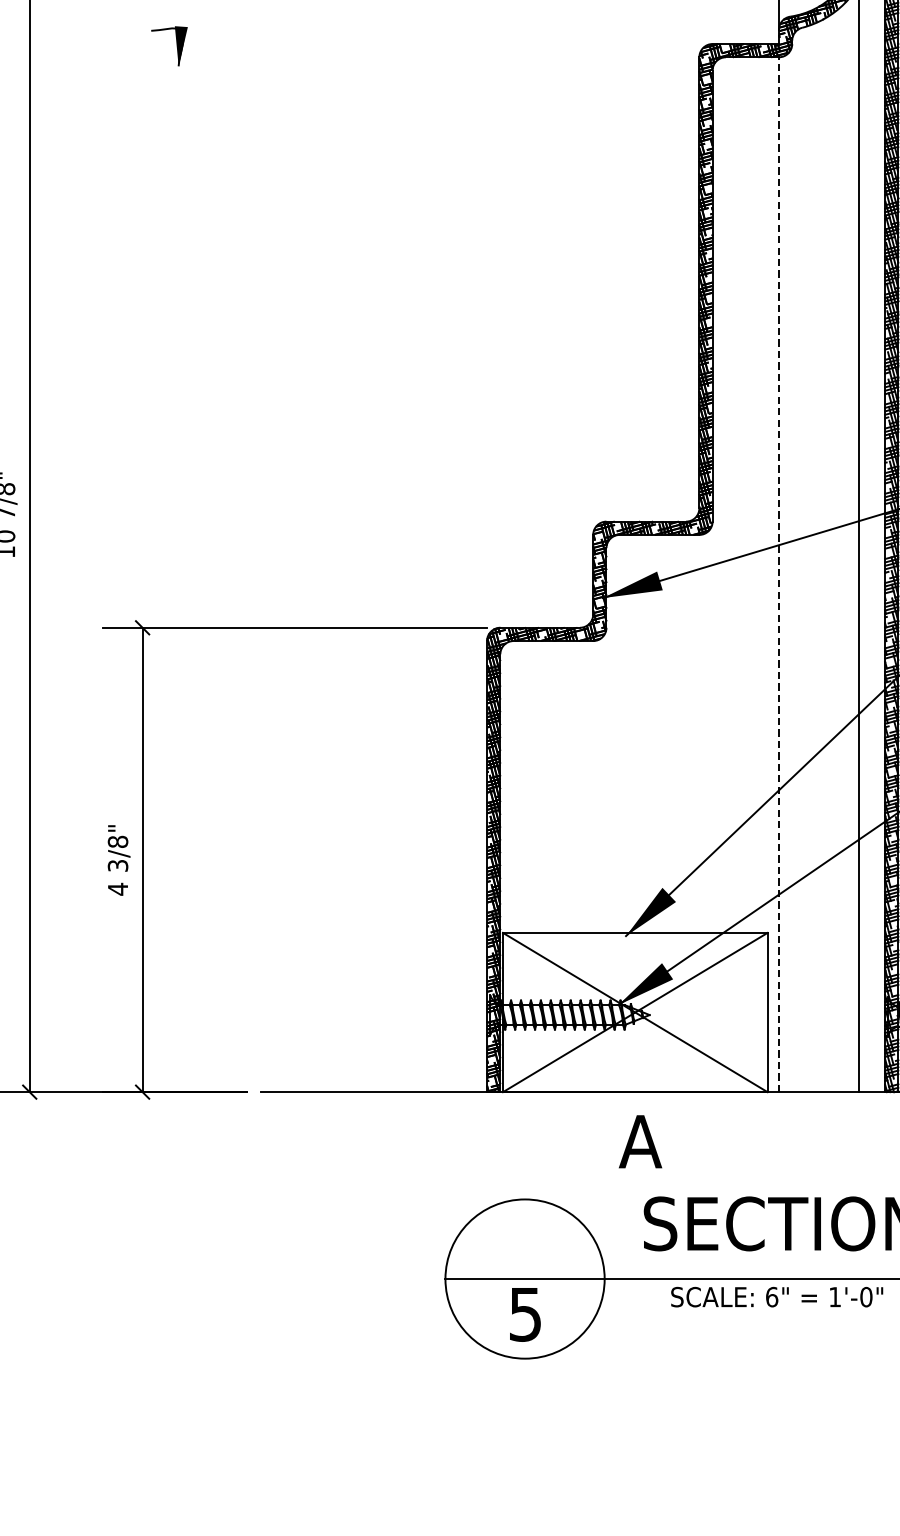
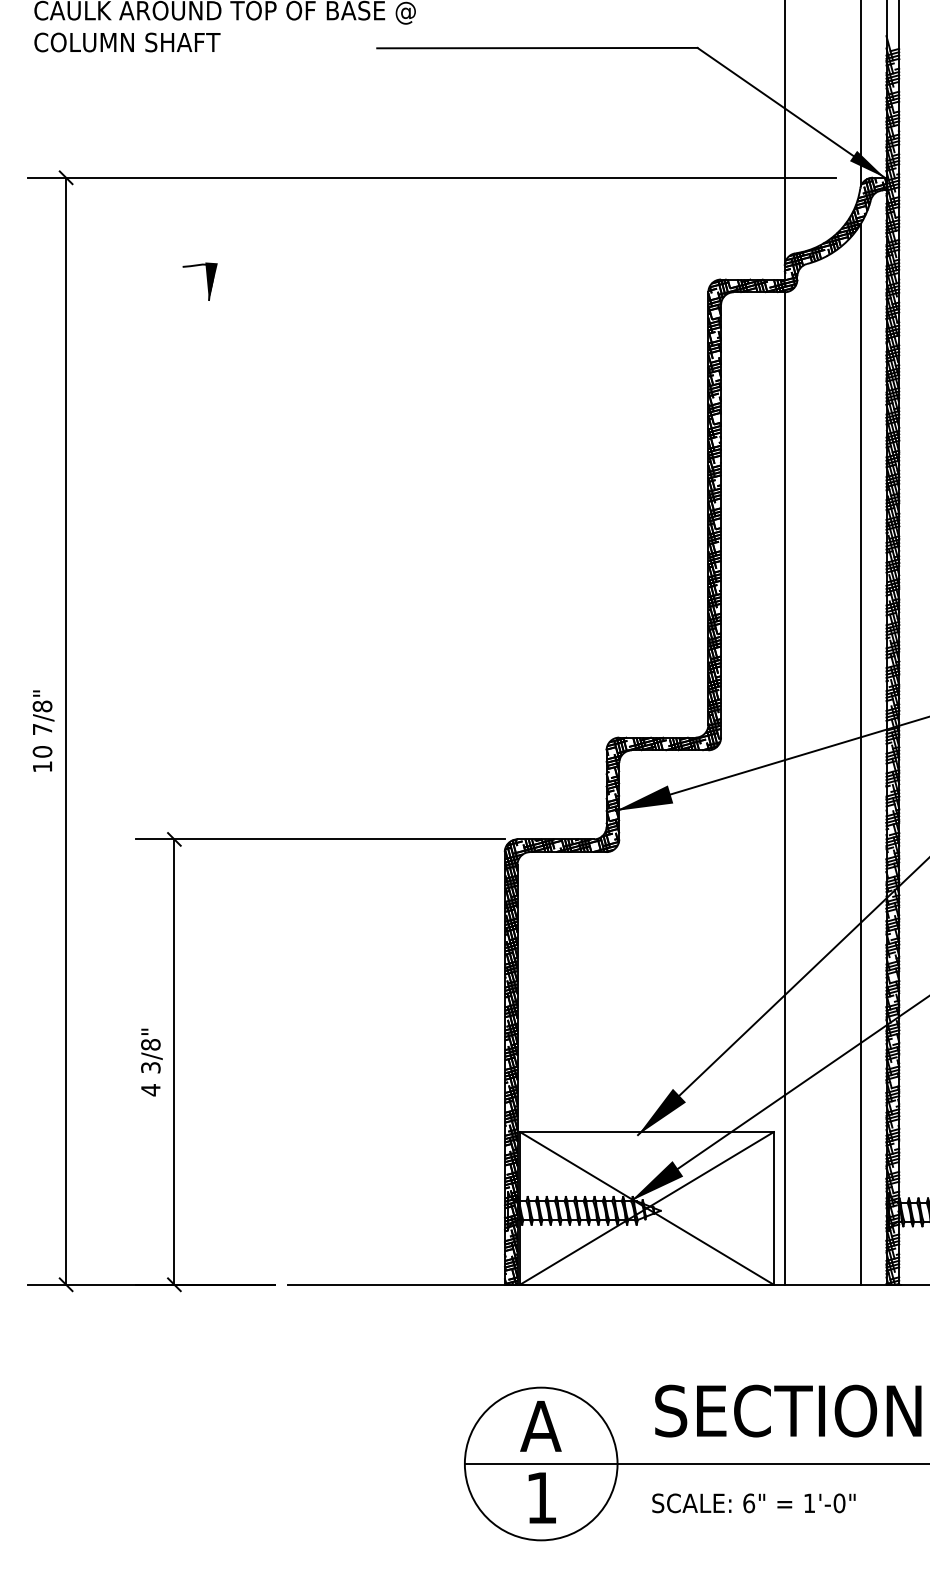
line: (778, 574) -> (784, 788), dashed -> solid
text: (640, 1141) -> (540, 1426), moved
text: (776, 1297) -> (753, 1503), moved
text: (525, 1315) -> (541, 1498), 5 -> 1

